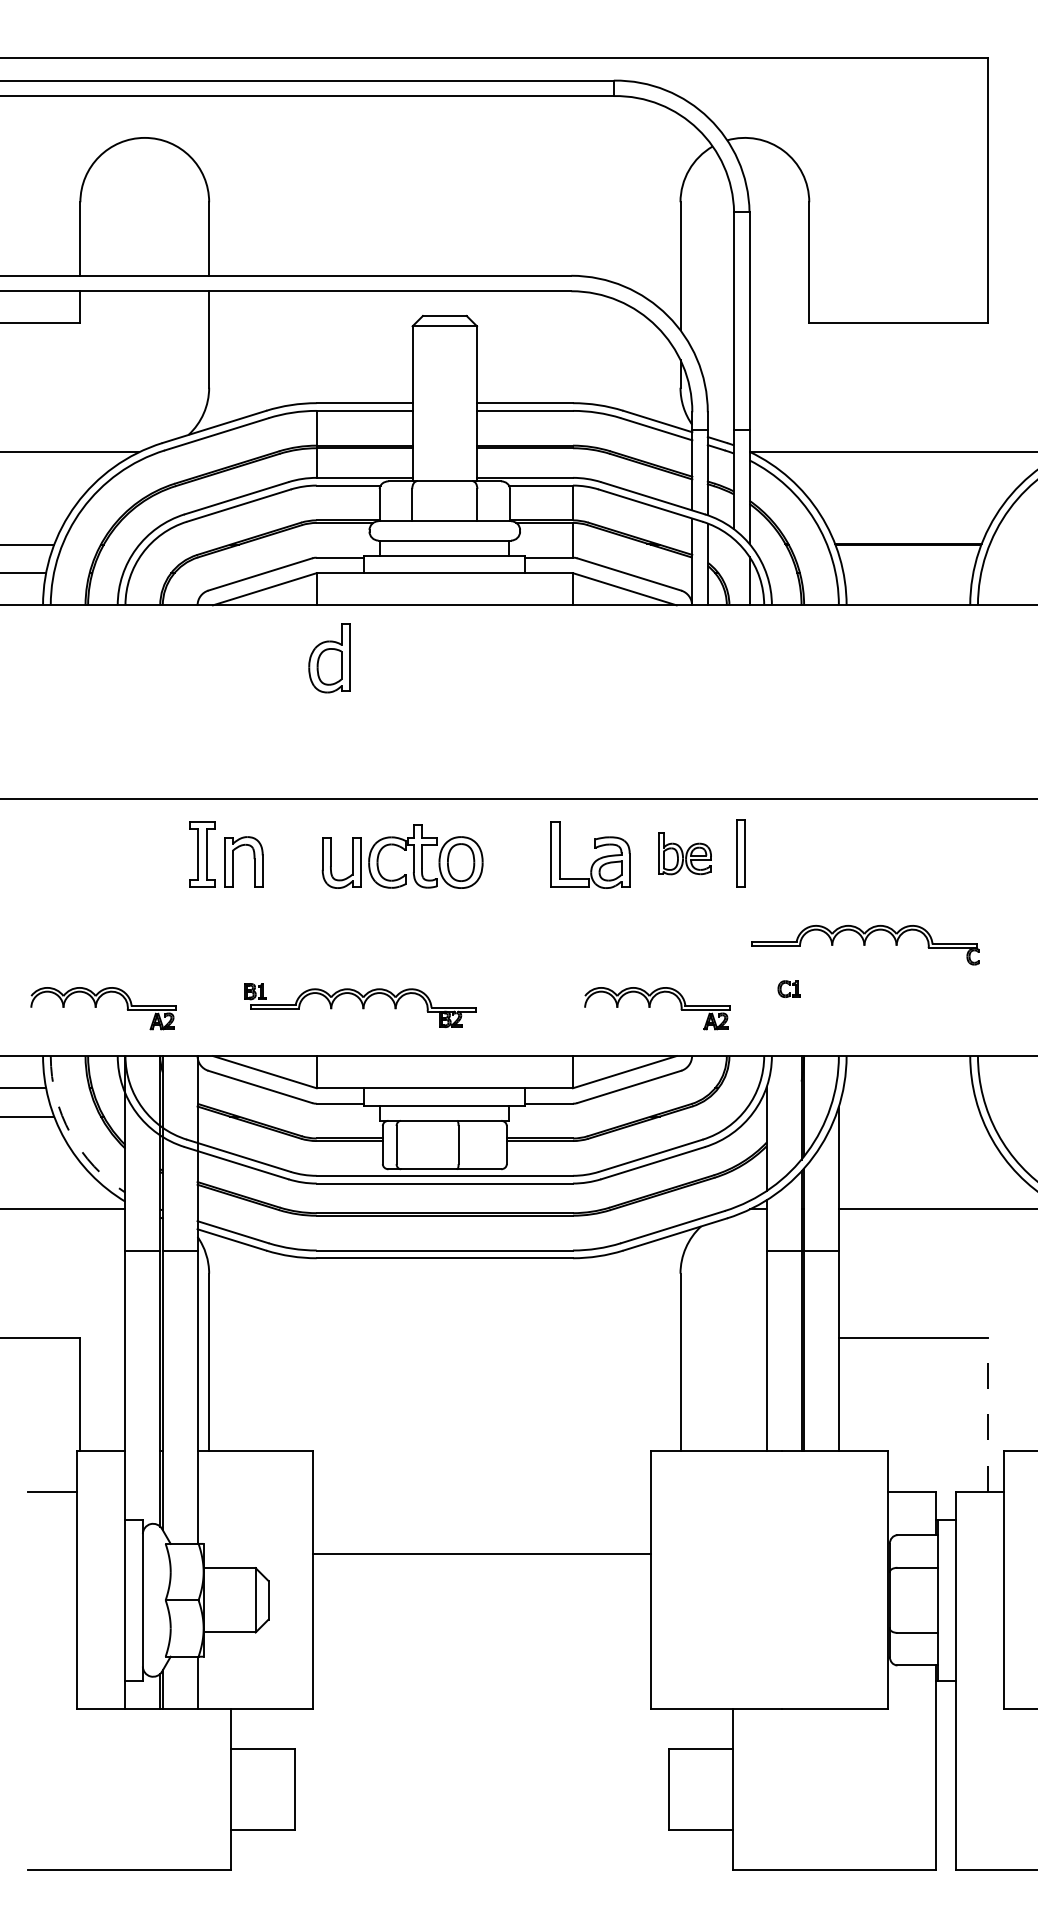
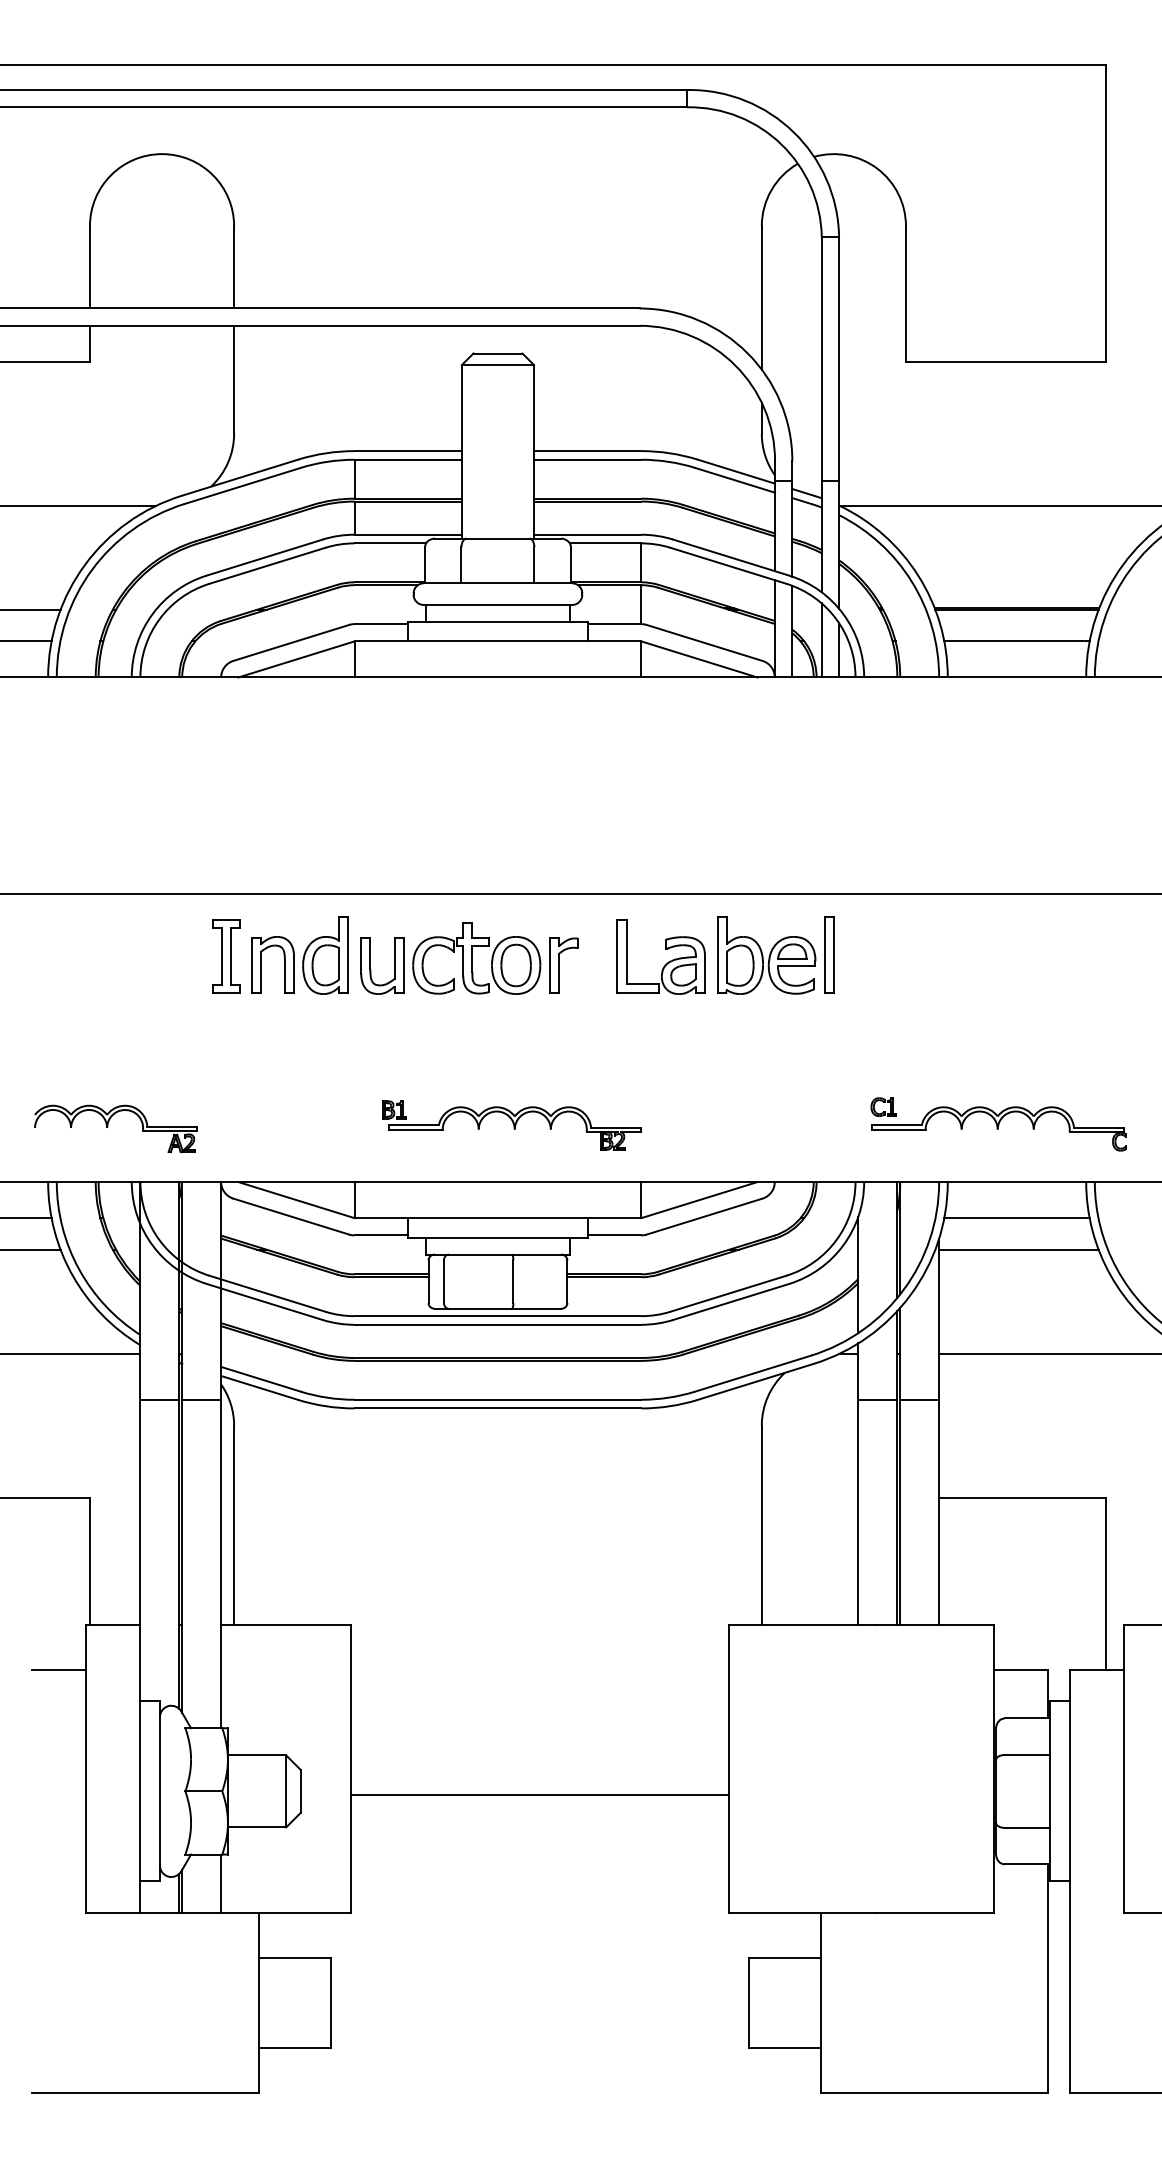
line: (733, 572) -> (821, 640), added
line: (907, 573) -> (1016, 641), added
part: (329, 658) -> (325, 955), moved
part: (684, 853) -> (766, 955), size x1.67
part: (503, 862) -> (563, 965), added
part: (865, 944) -> (998, 1128), moved
part: (360, 1005) -> (511, 1125), moved
part: (650, 1007) -> (728, 1127), removed
line: (907, 1088) -> (1016, 1218), added
line: (909, 1116) -> (1018, 1249), added
arc: (71, 1134) -> (79, 1269), dashed -> solid
line: (988, 1414) -> (1106, 1583), dashed -> solid
line: (481, 1553) -> (539, 1794), moved

